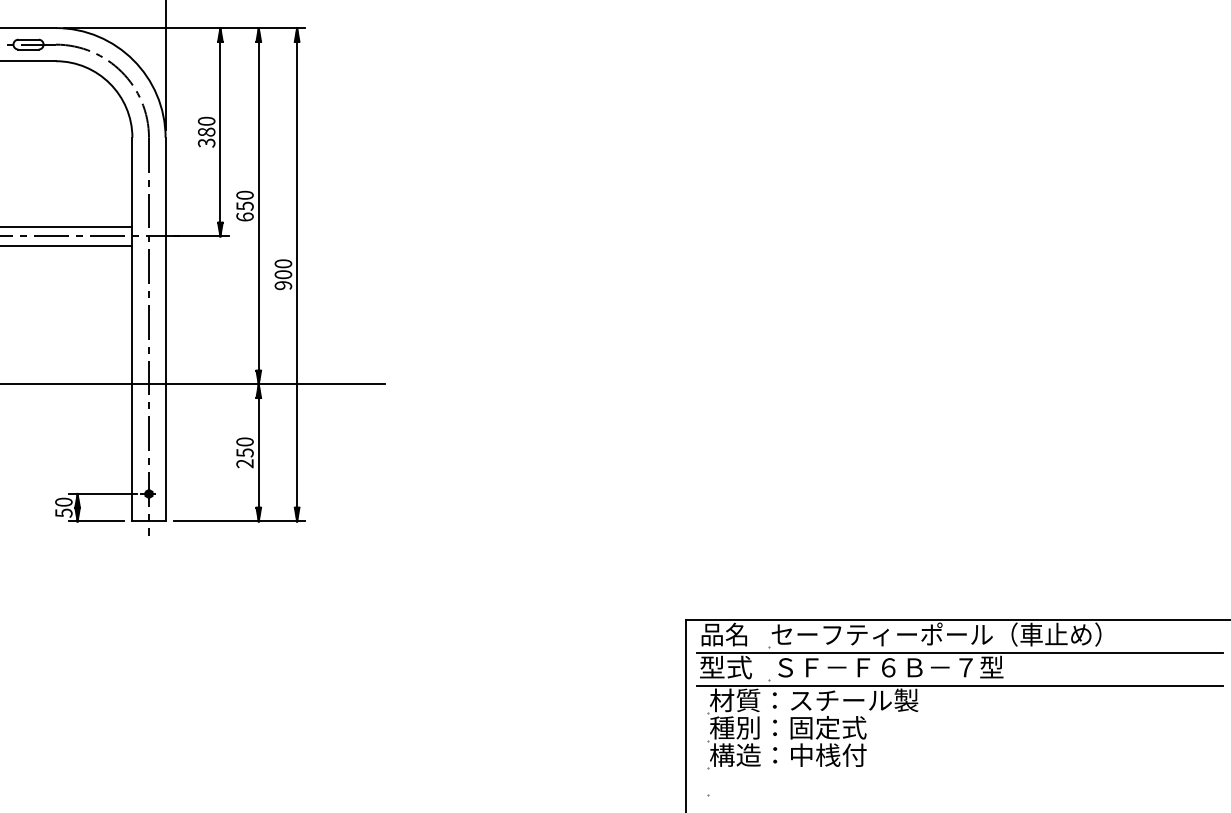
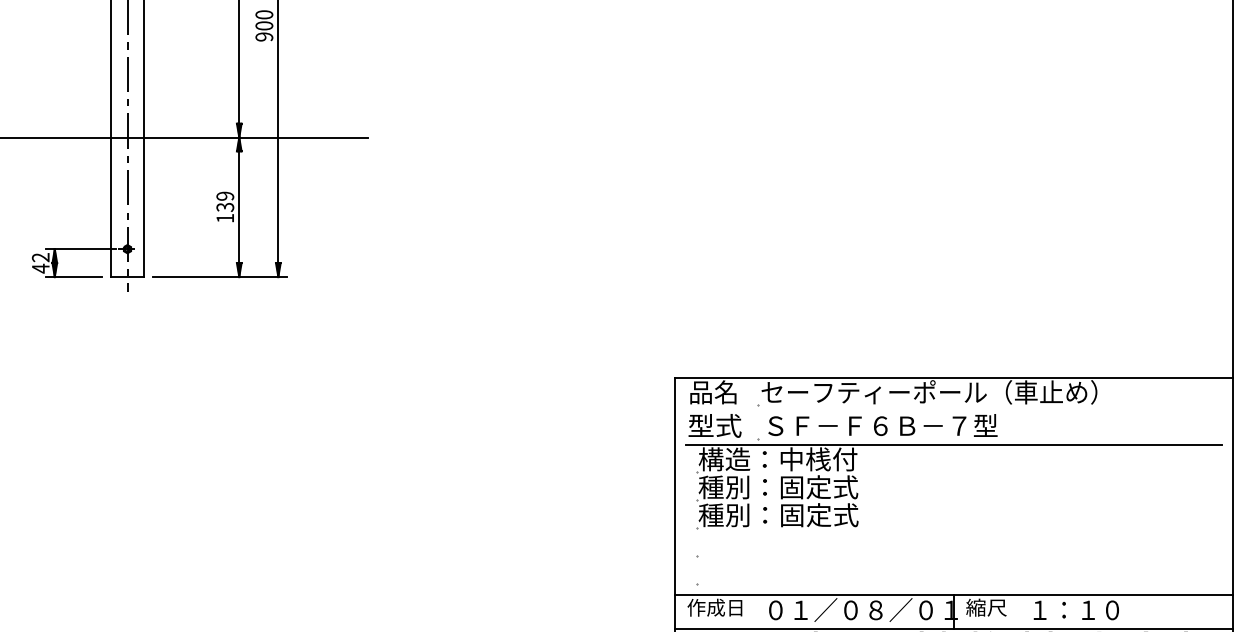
text: (244, 452) -> (224, 206), 250 -> 139
text: (63, 507) -> (40, 262), 50 -> 42
line: (960, 652) -> (953, 410), removed
text: (814, 700) -> (805, 459), 材質：スチール製 -> 構造：中桟付
text: (788, 754) -> (778, 514), 構造：中桟付 -> 種別：固定式

